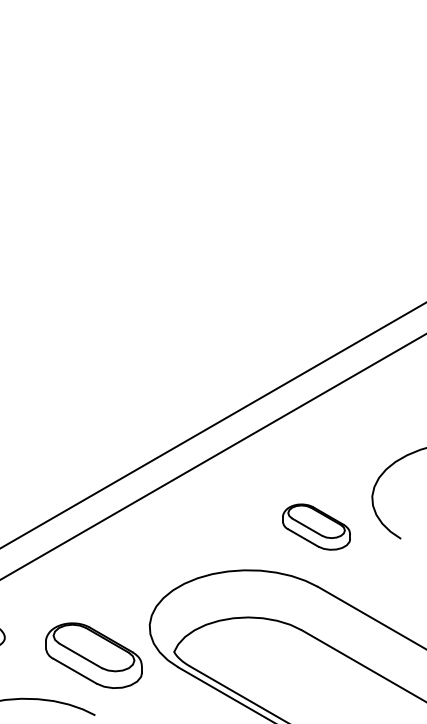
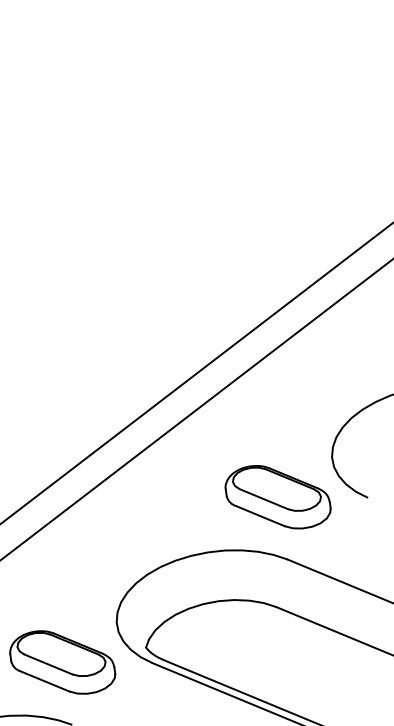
part: (316, 526) -> (277, 496), size x1.43

